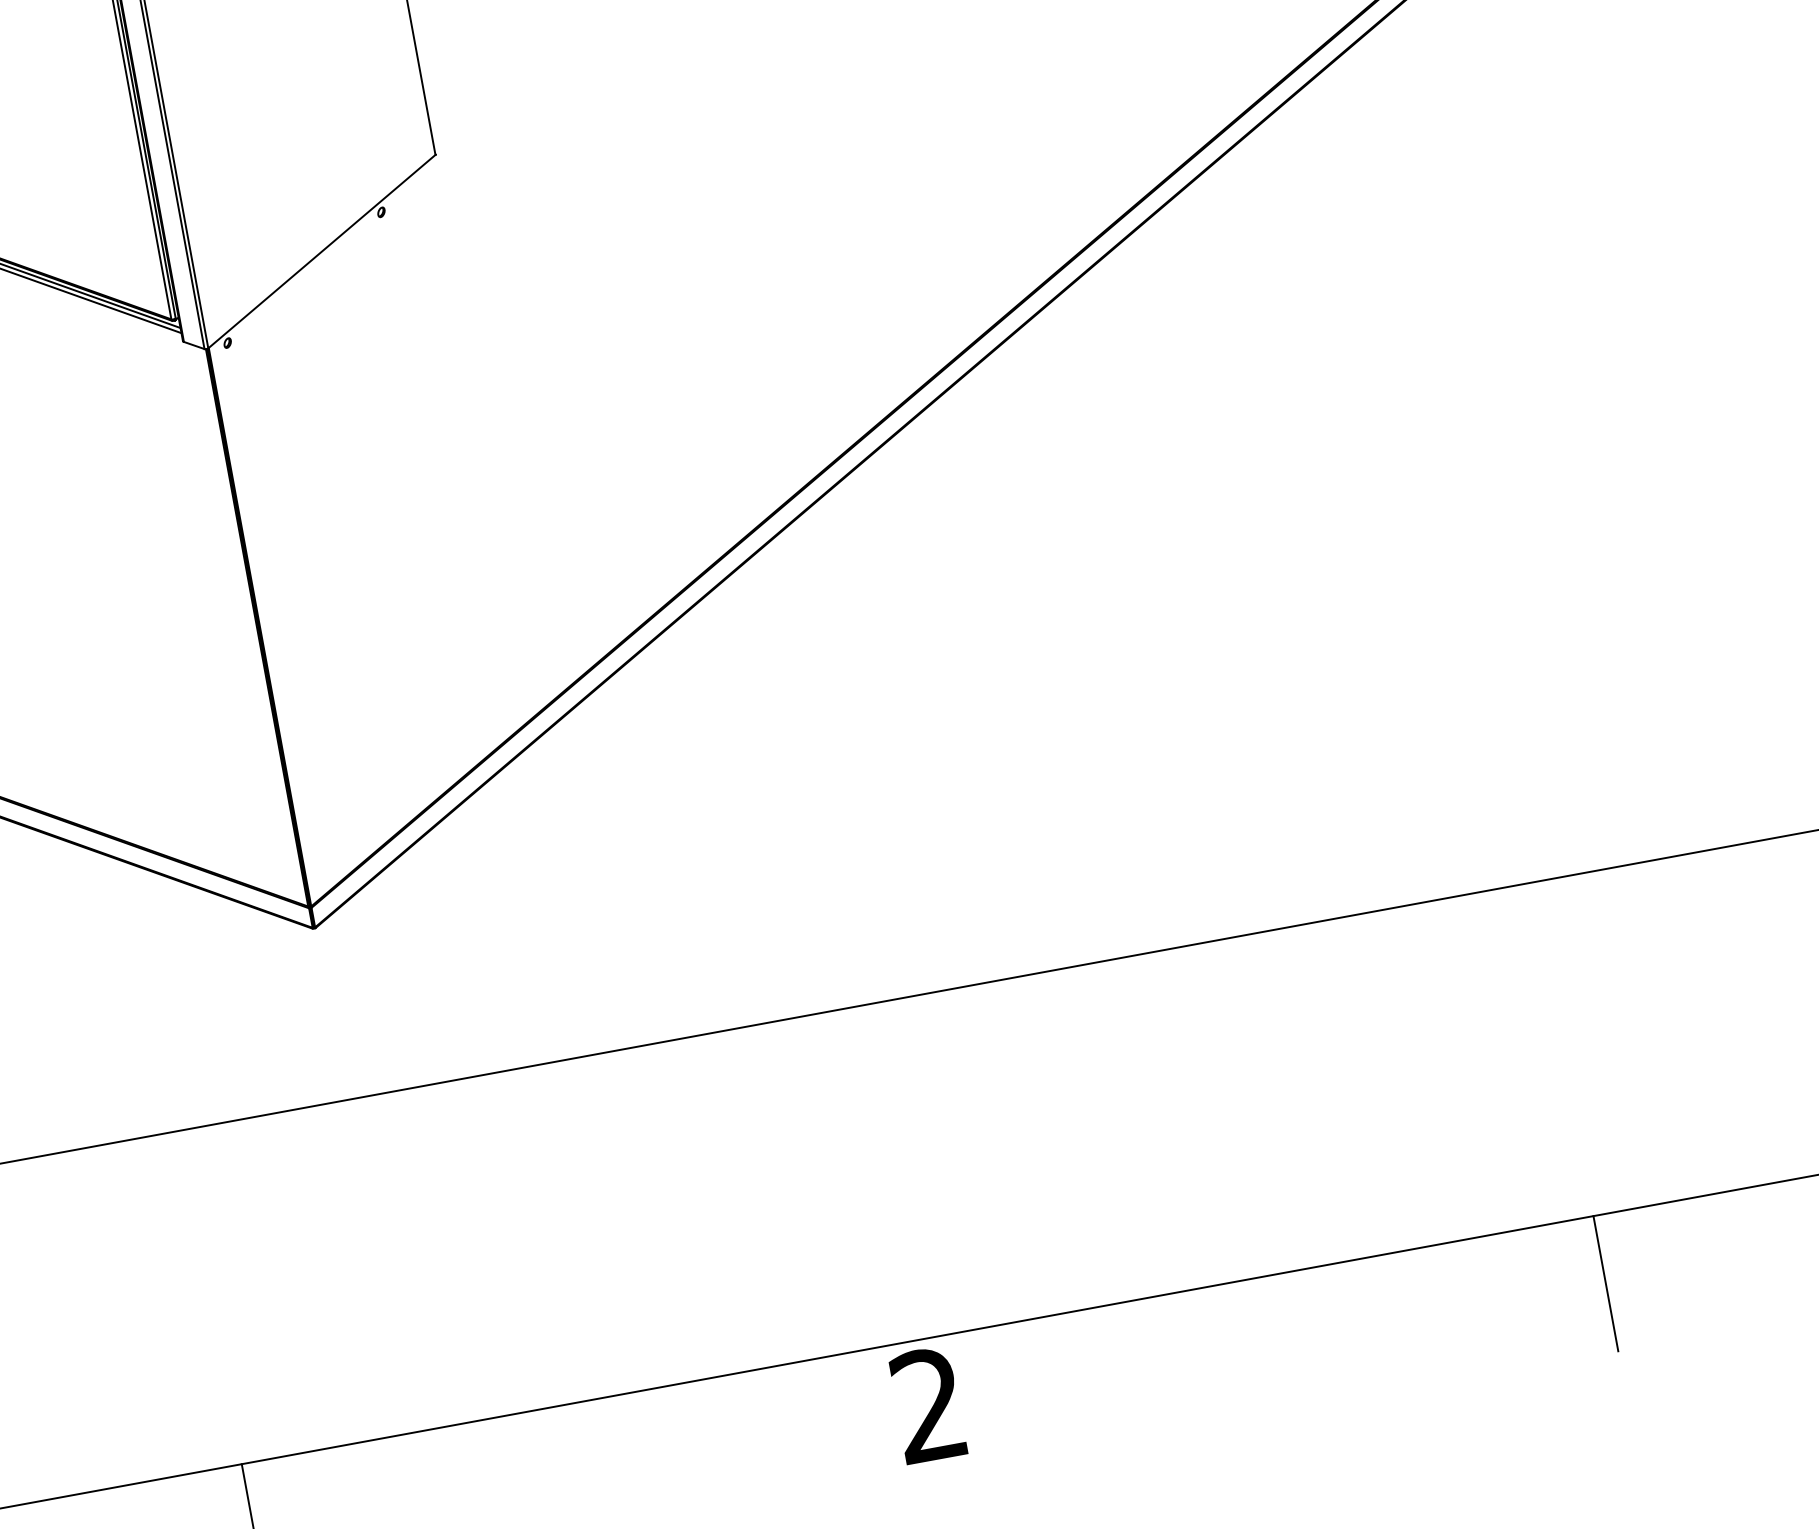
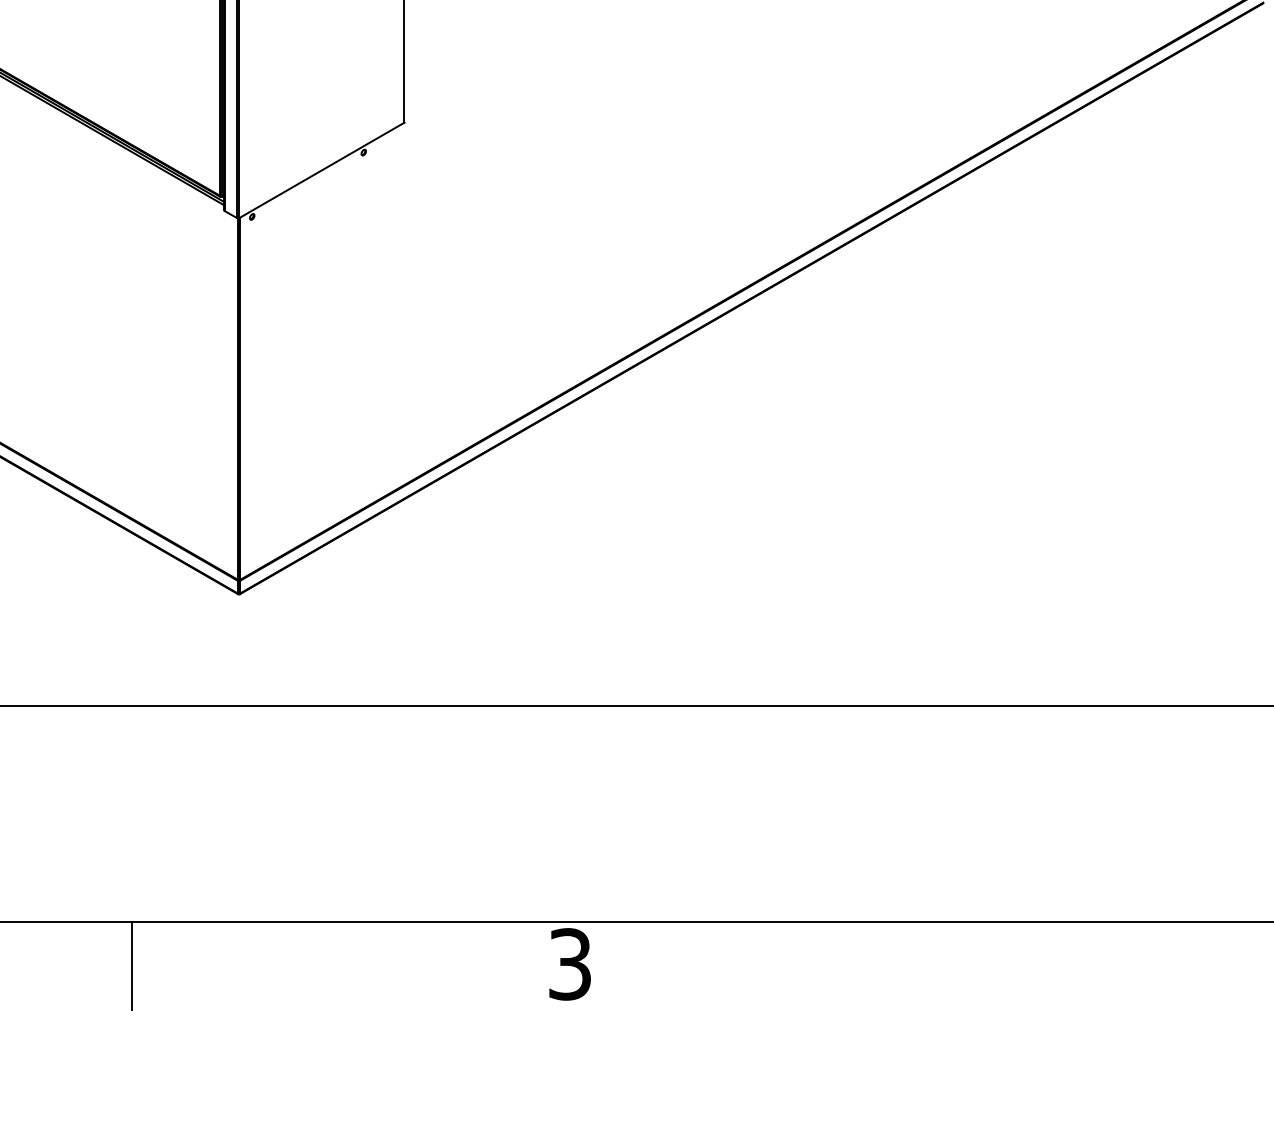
line: (1605, 1283) -> (1008, 965), removed
text: (928, 1405) -> (569, 964), 2 -> 3

